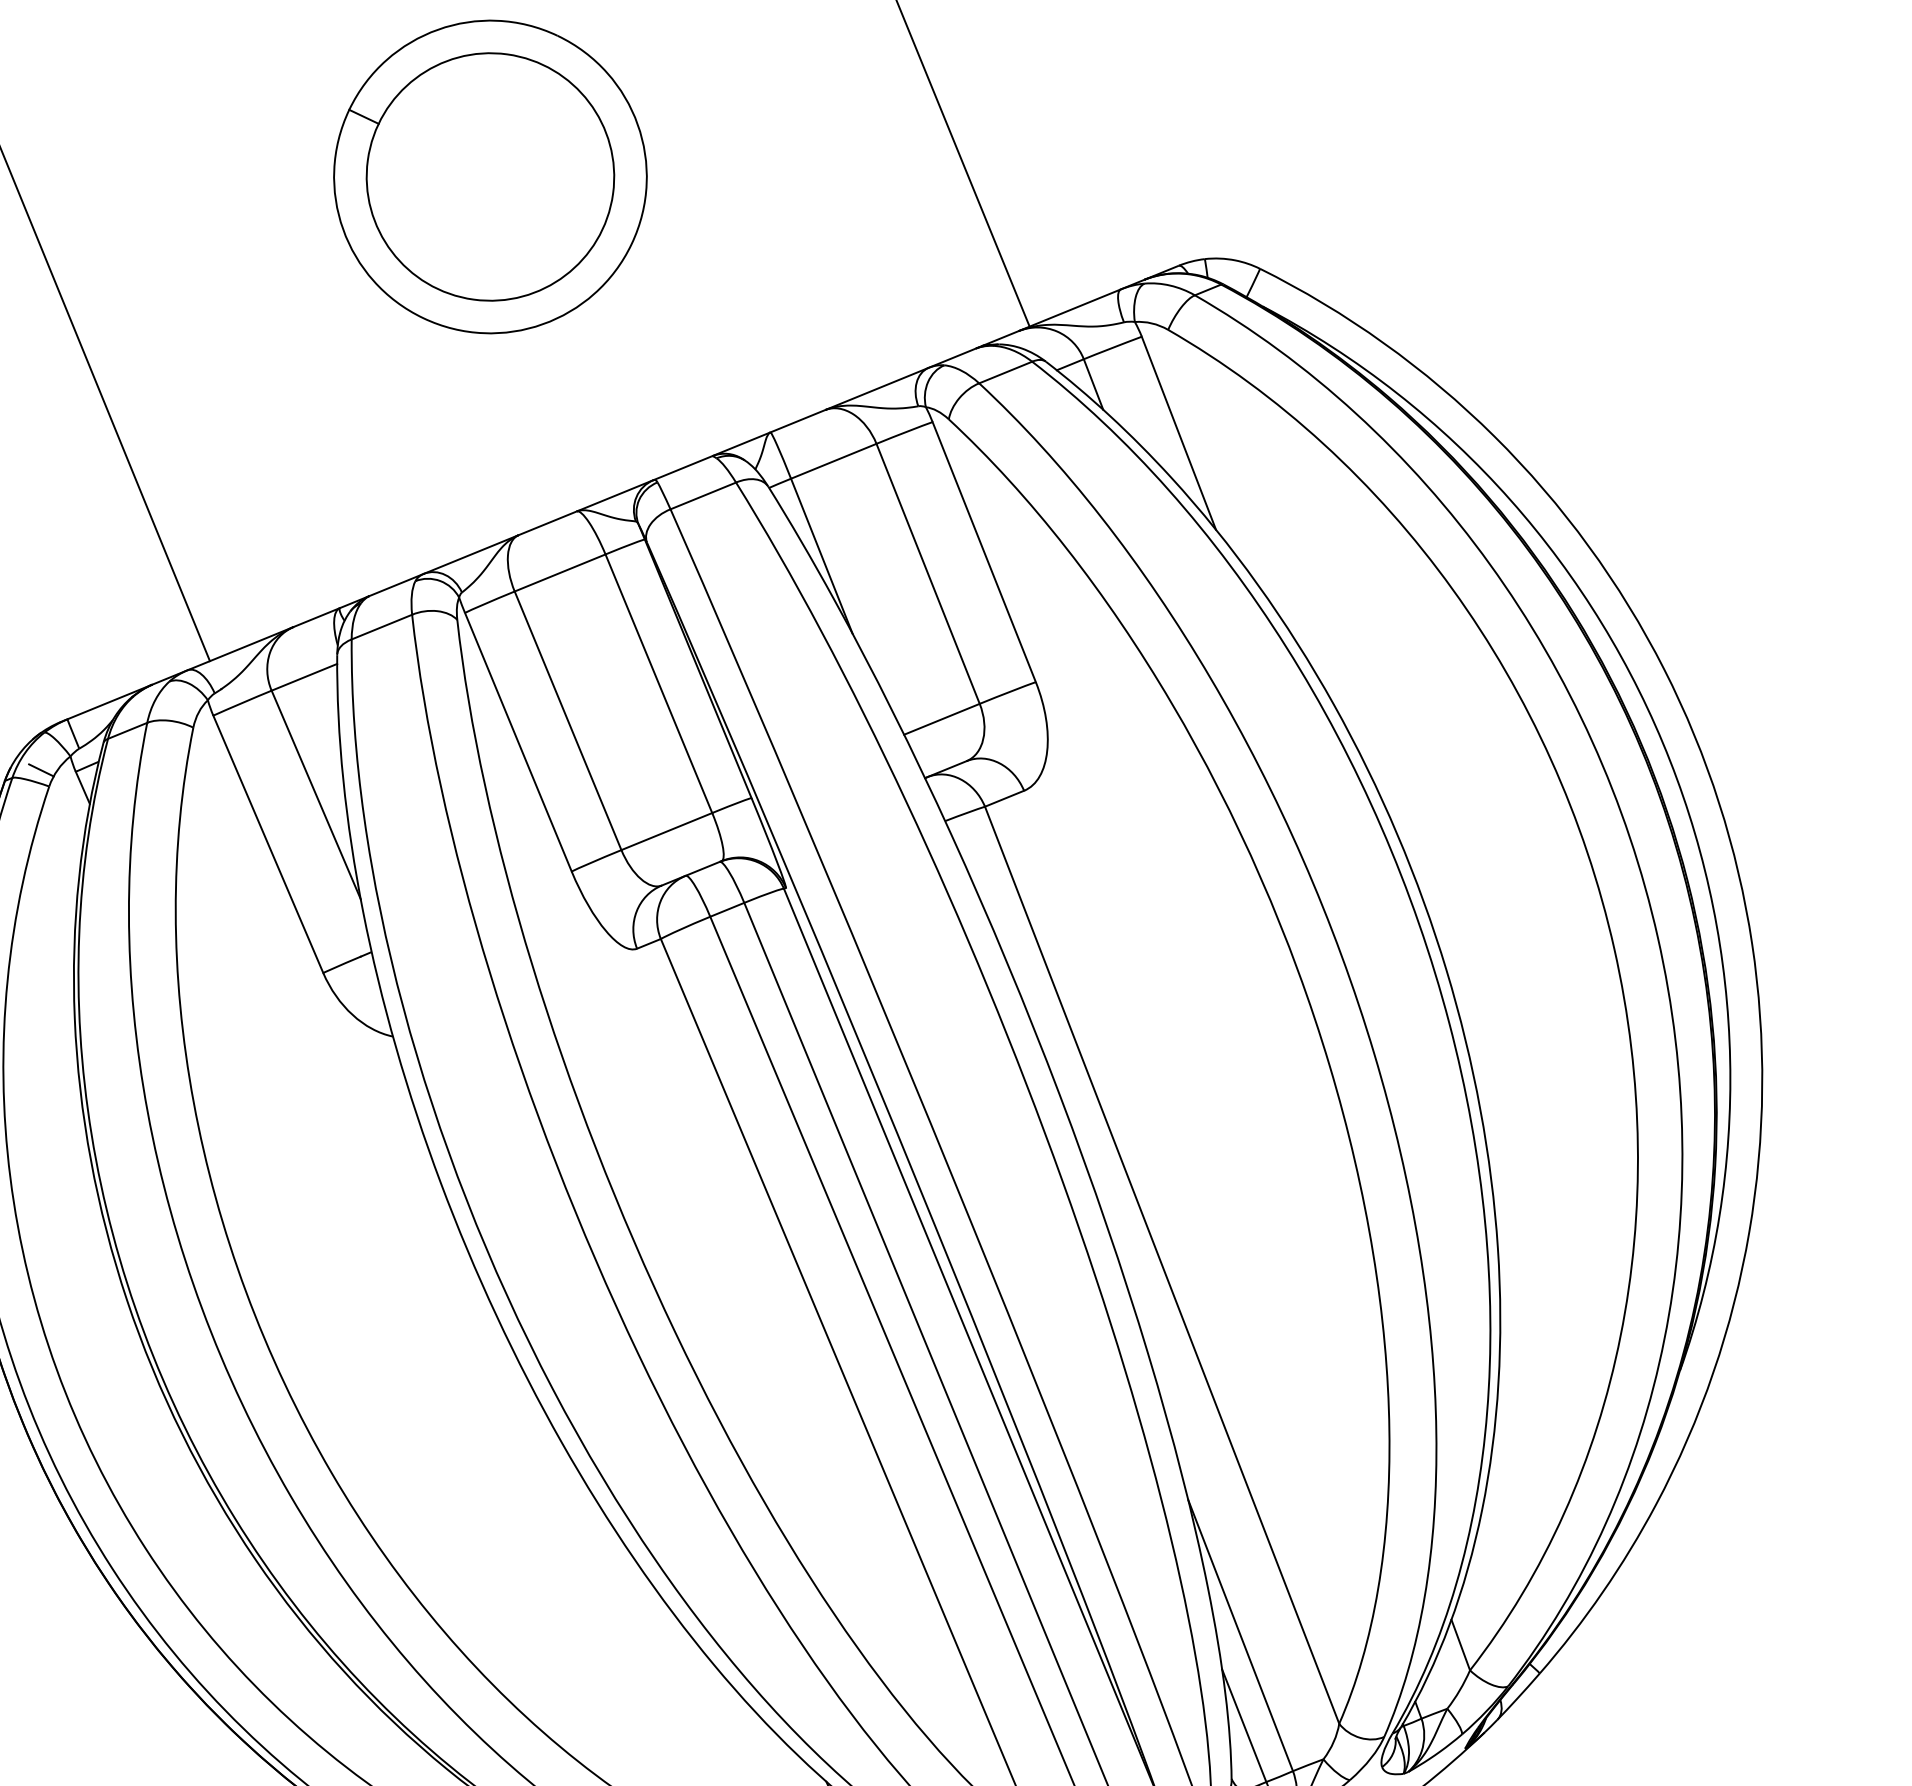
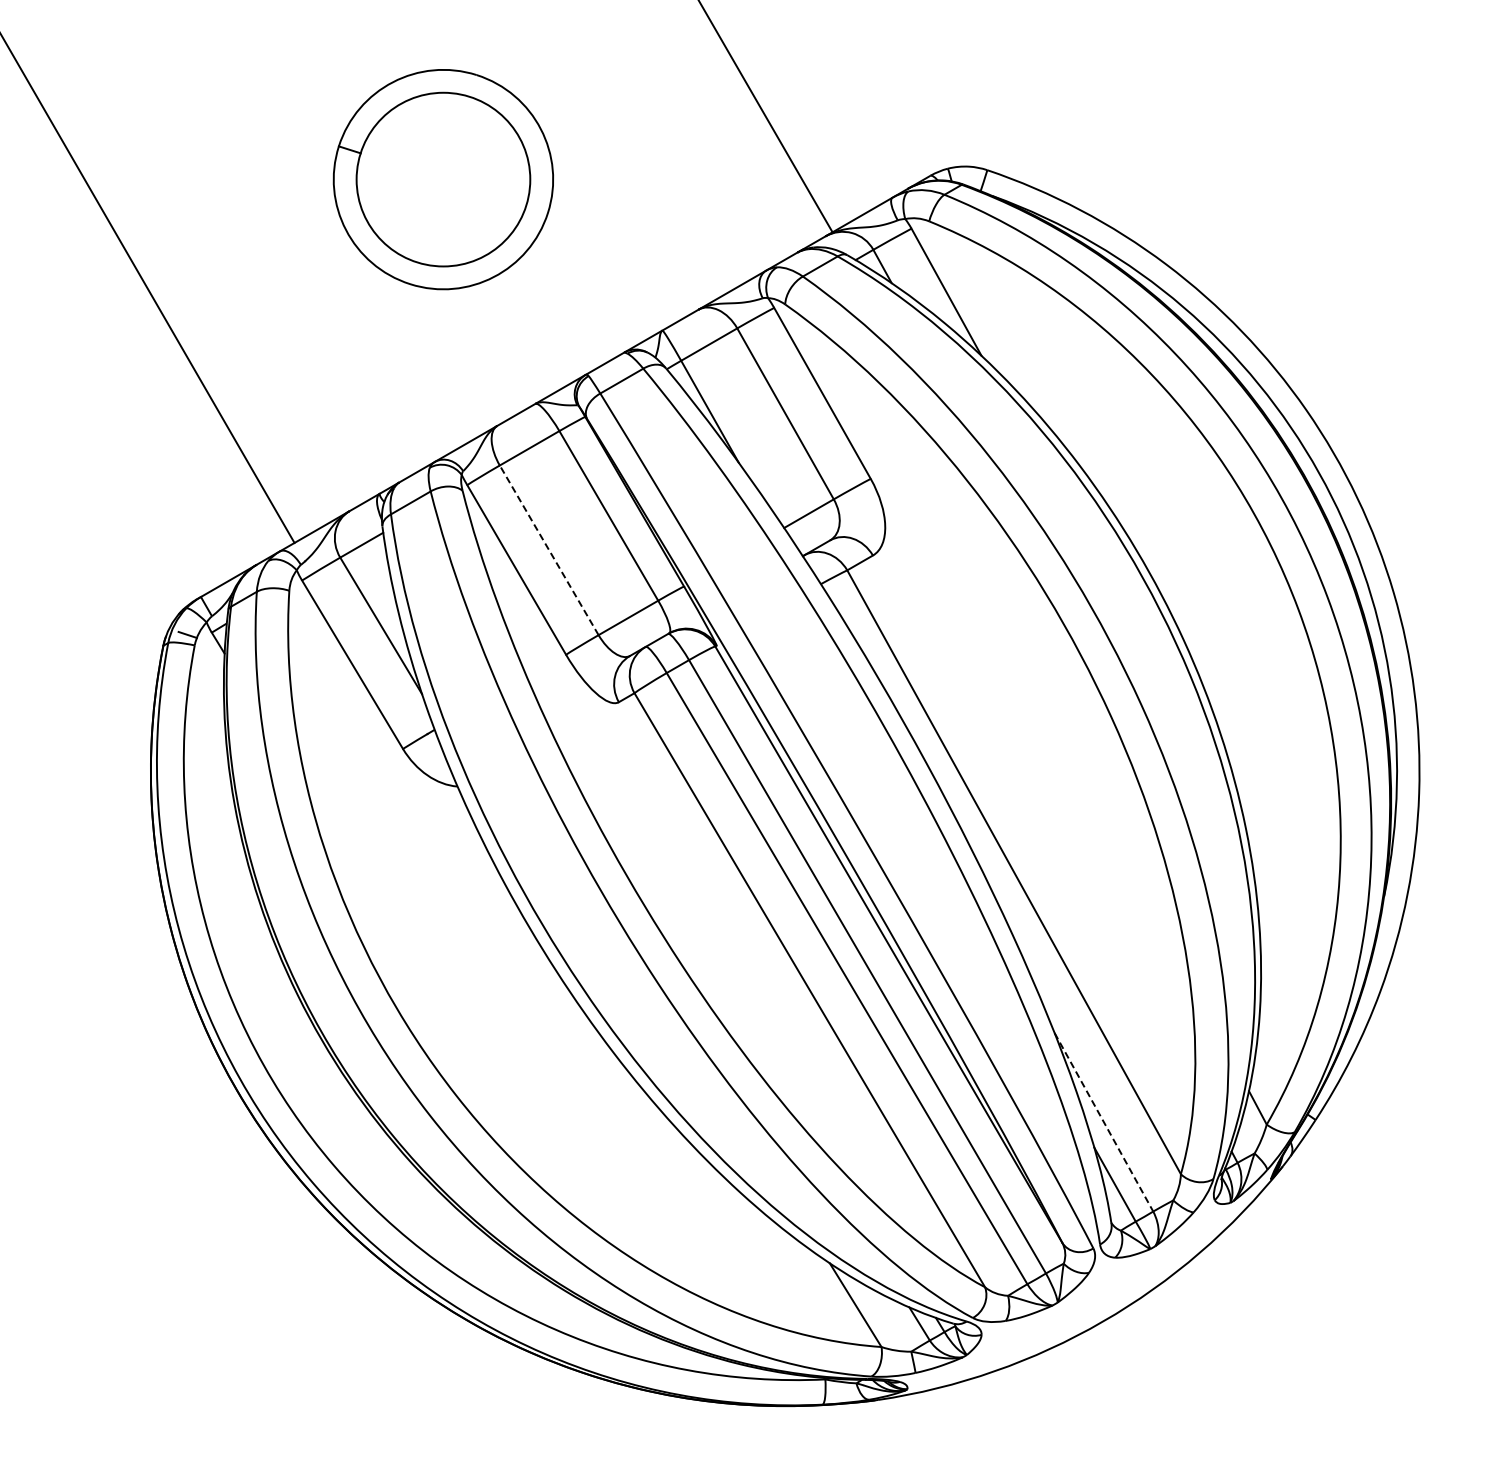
line: (567, 719) -> (548, 549), solid -> dashed
line: (1239, 1635) -> (1103, 1122), solid -> dashed

